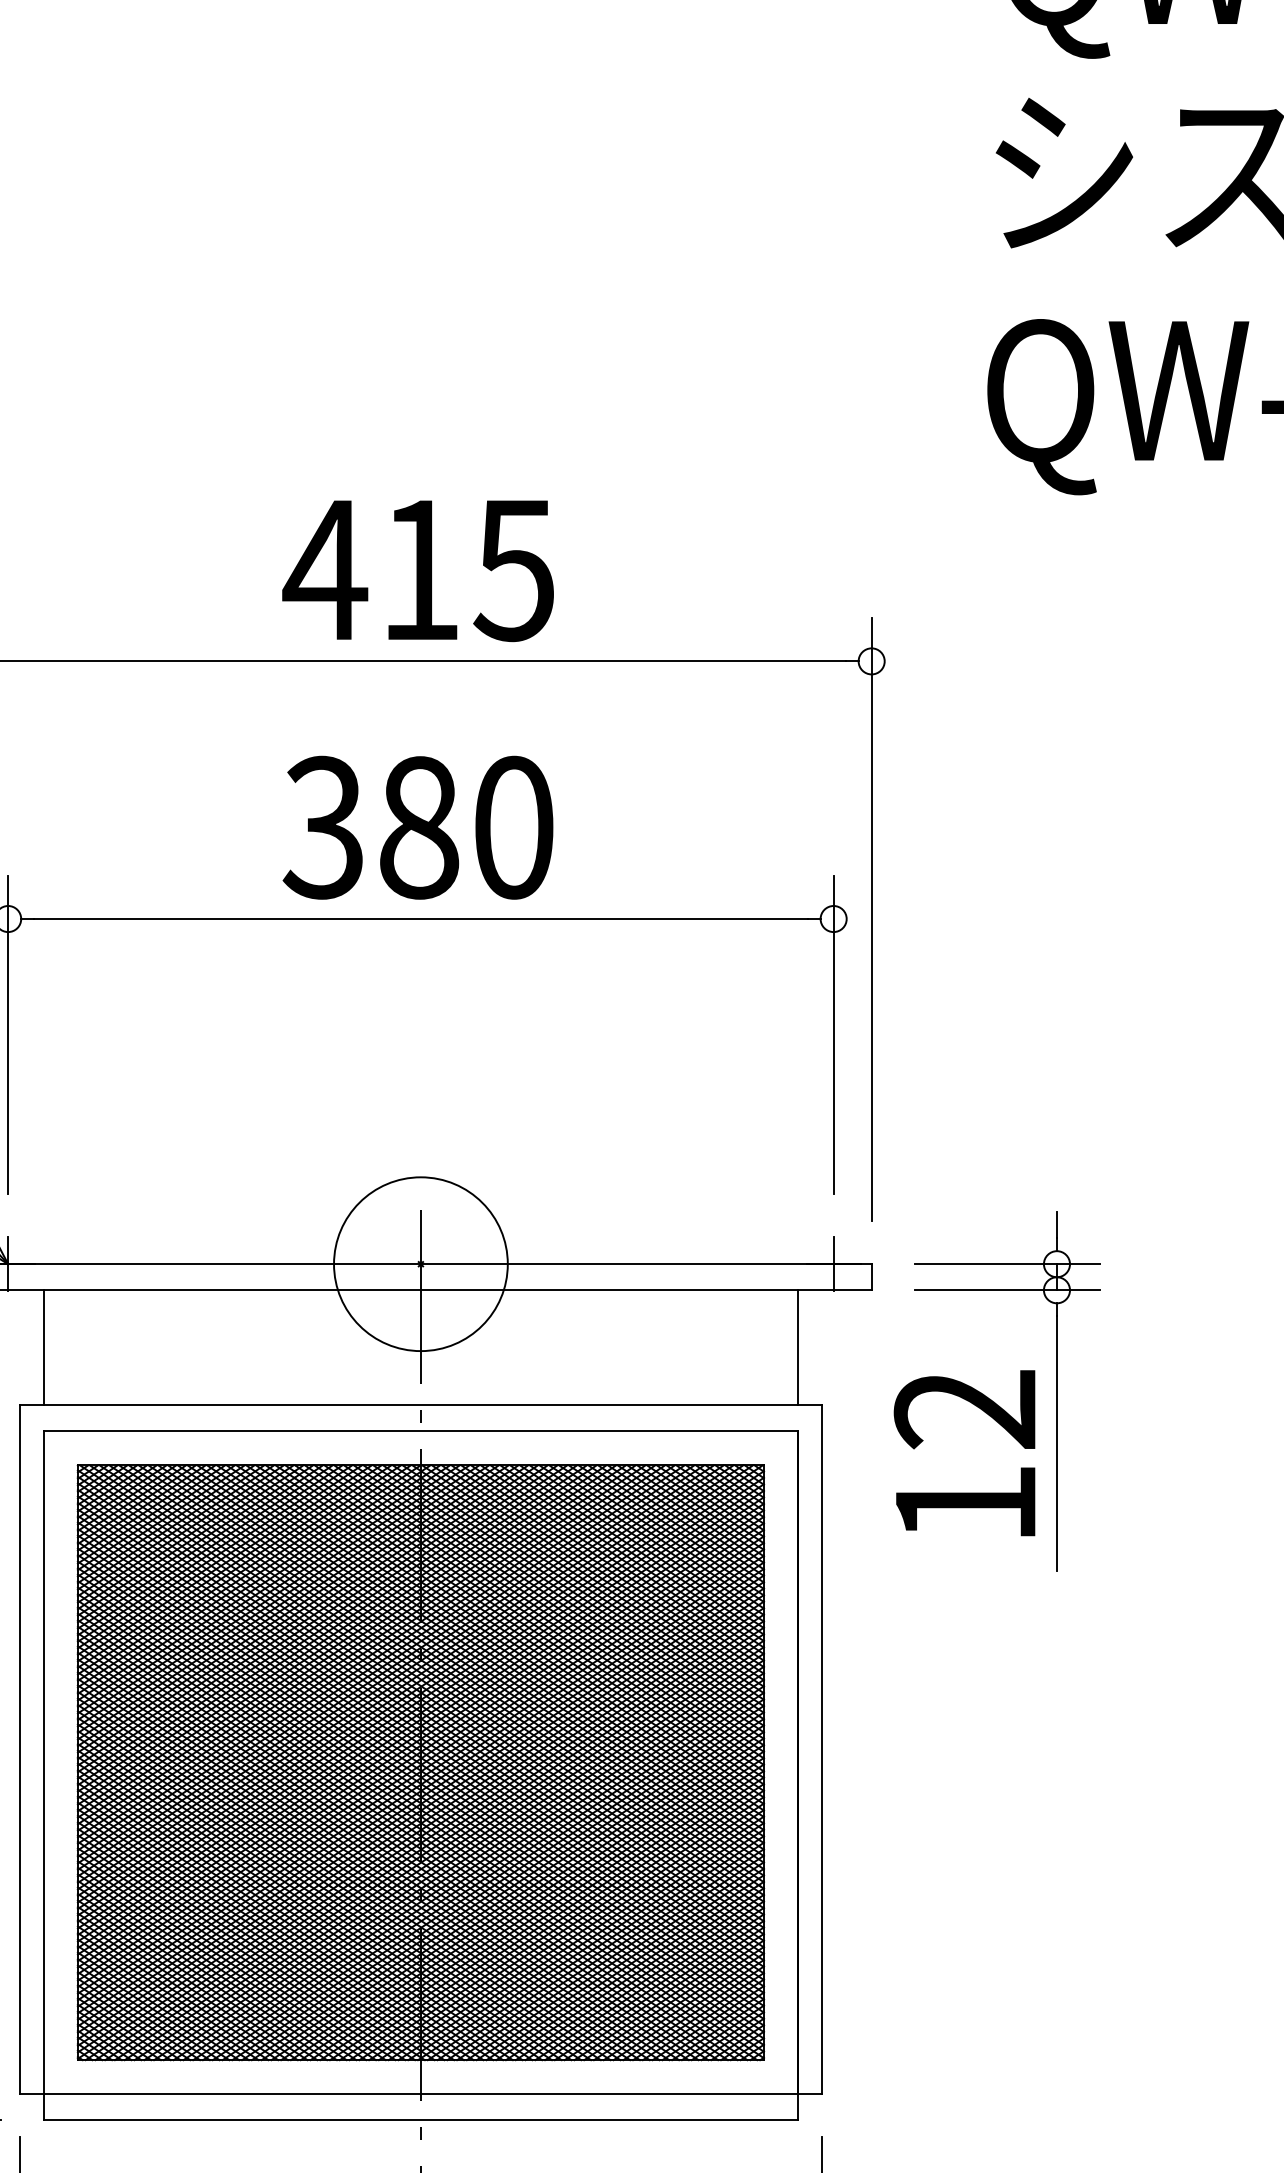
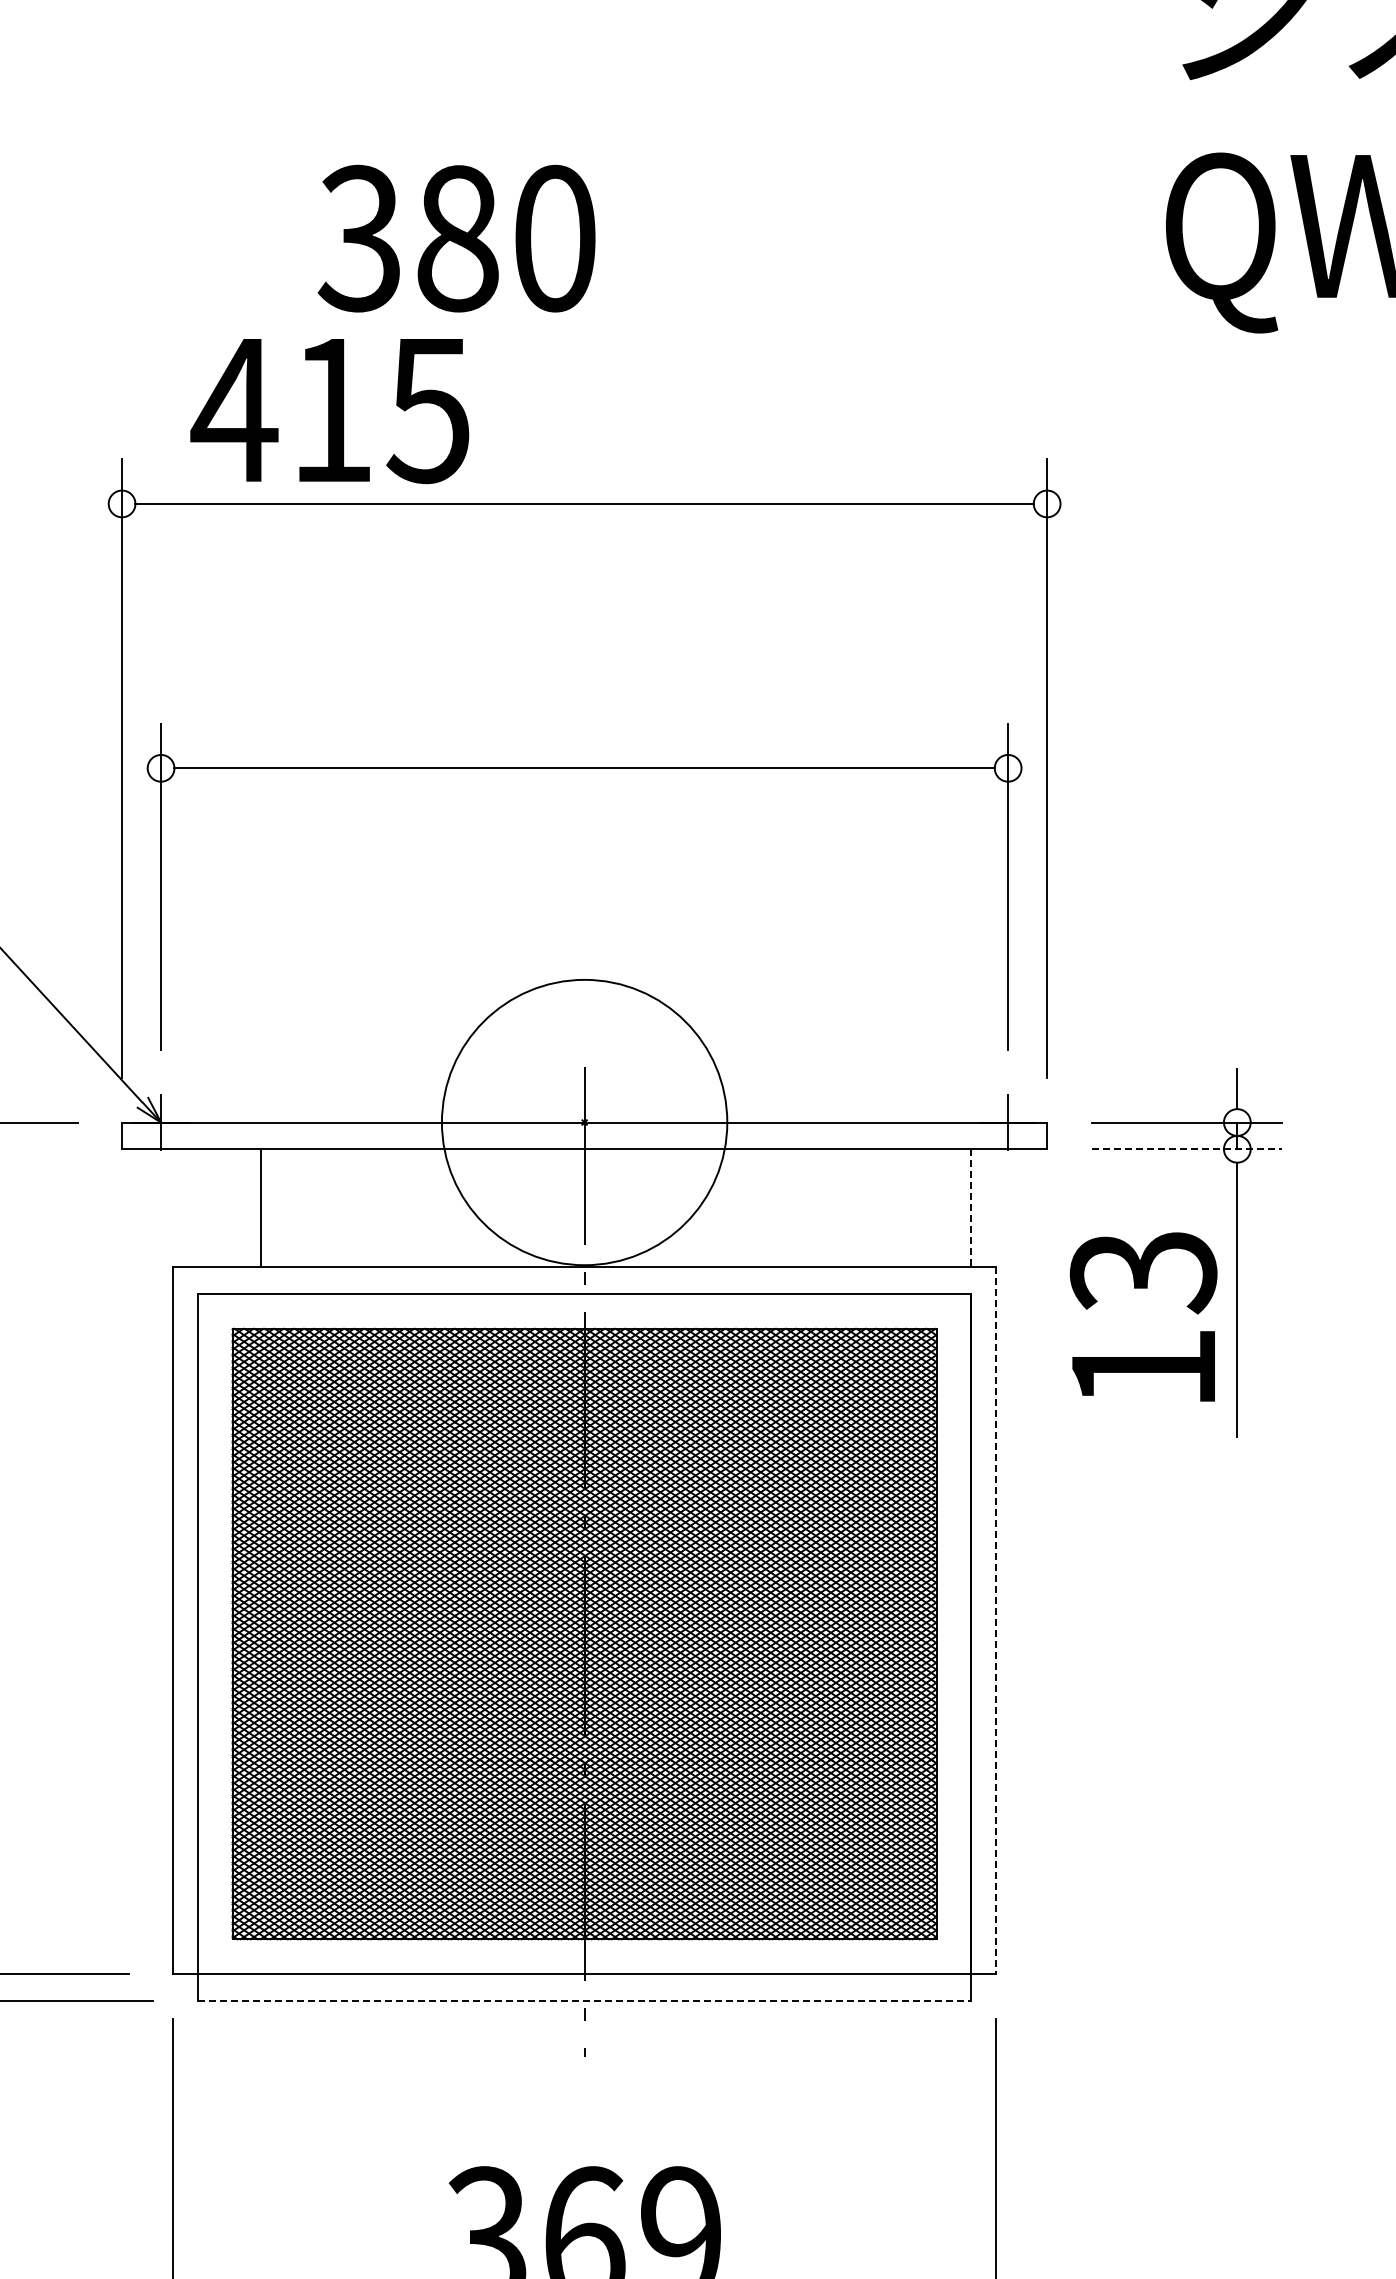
text: (417, 571) -> (329, 411), moved
text: (417, 827) -> (456, 238), moved
circle: (420, 1264) -> (584, 1122), size x1.6
line: (1008, 1290) -> (1187, 1149), solid -> dashed
line: (43, 1347) -> (260, 1208), moved
line: (797, 1347) -> (971, 1208), solid -> dashed
text: (965, 1410) -> (1143, 1272), 12 -> 13
line: (821, 1750) -> (995, 1621), solid -> dashed
line: (420, 2119) -> (584, 2000), solid -> dashed

